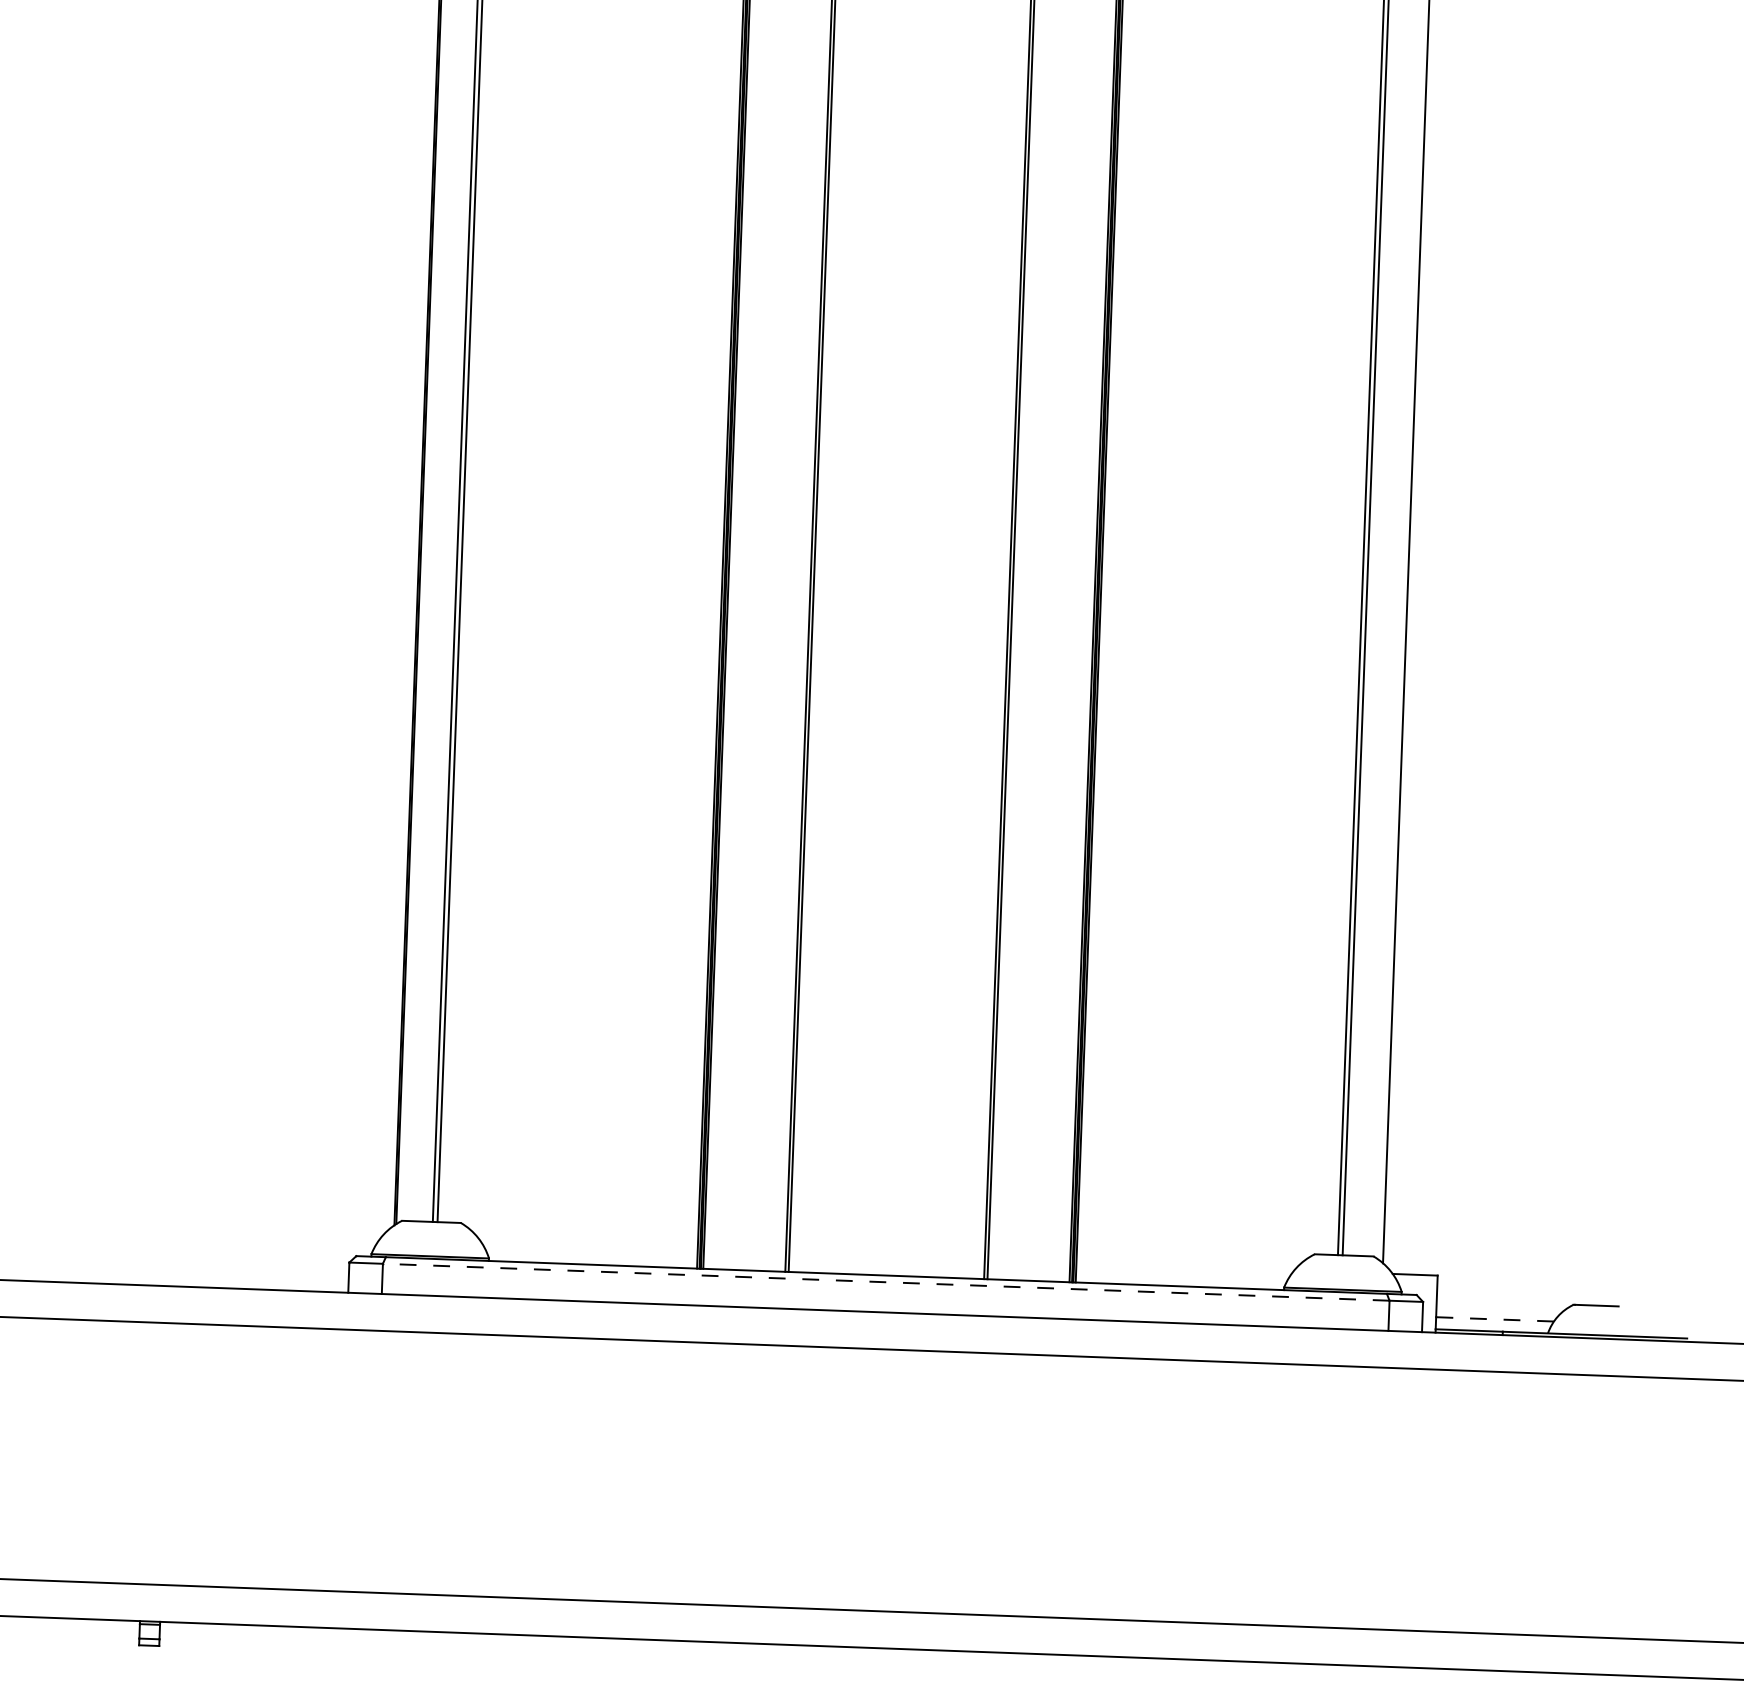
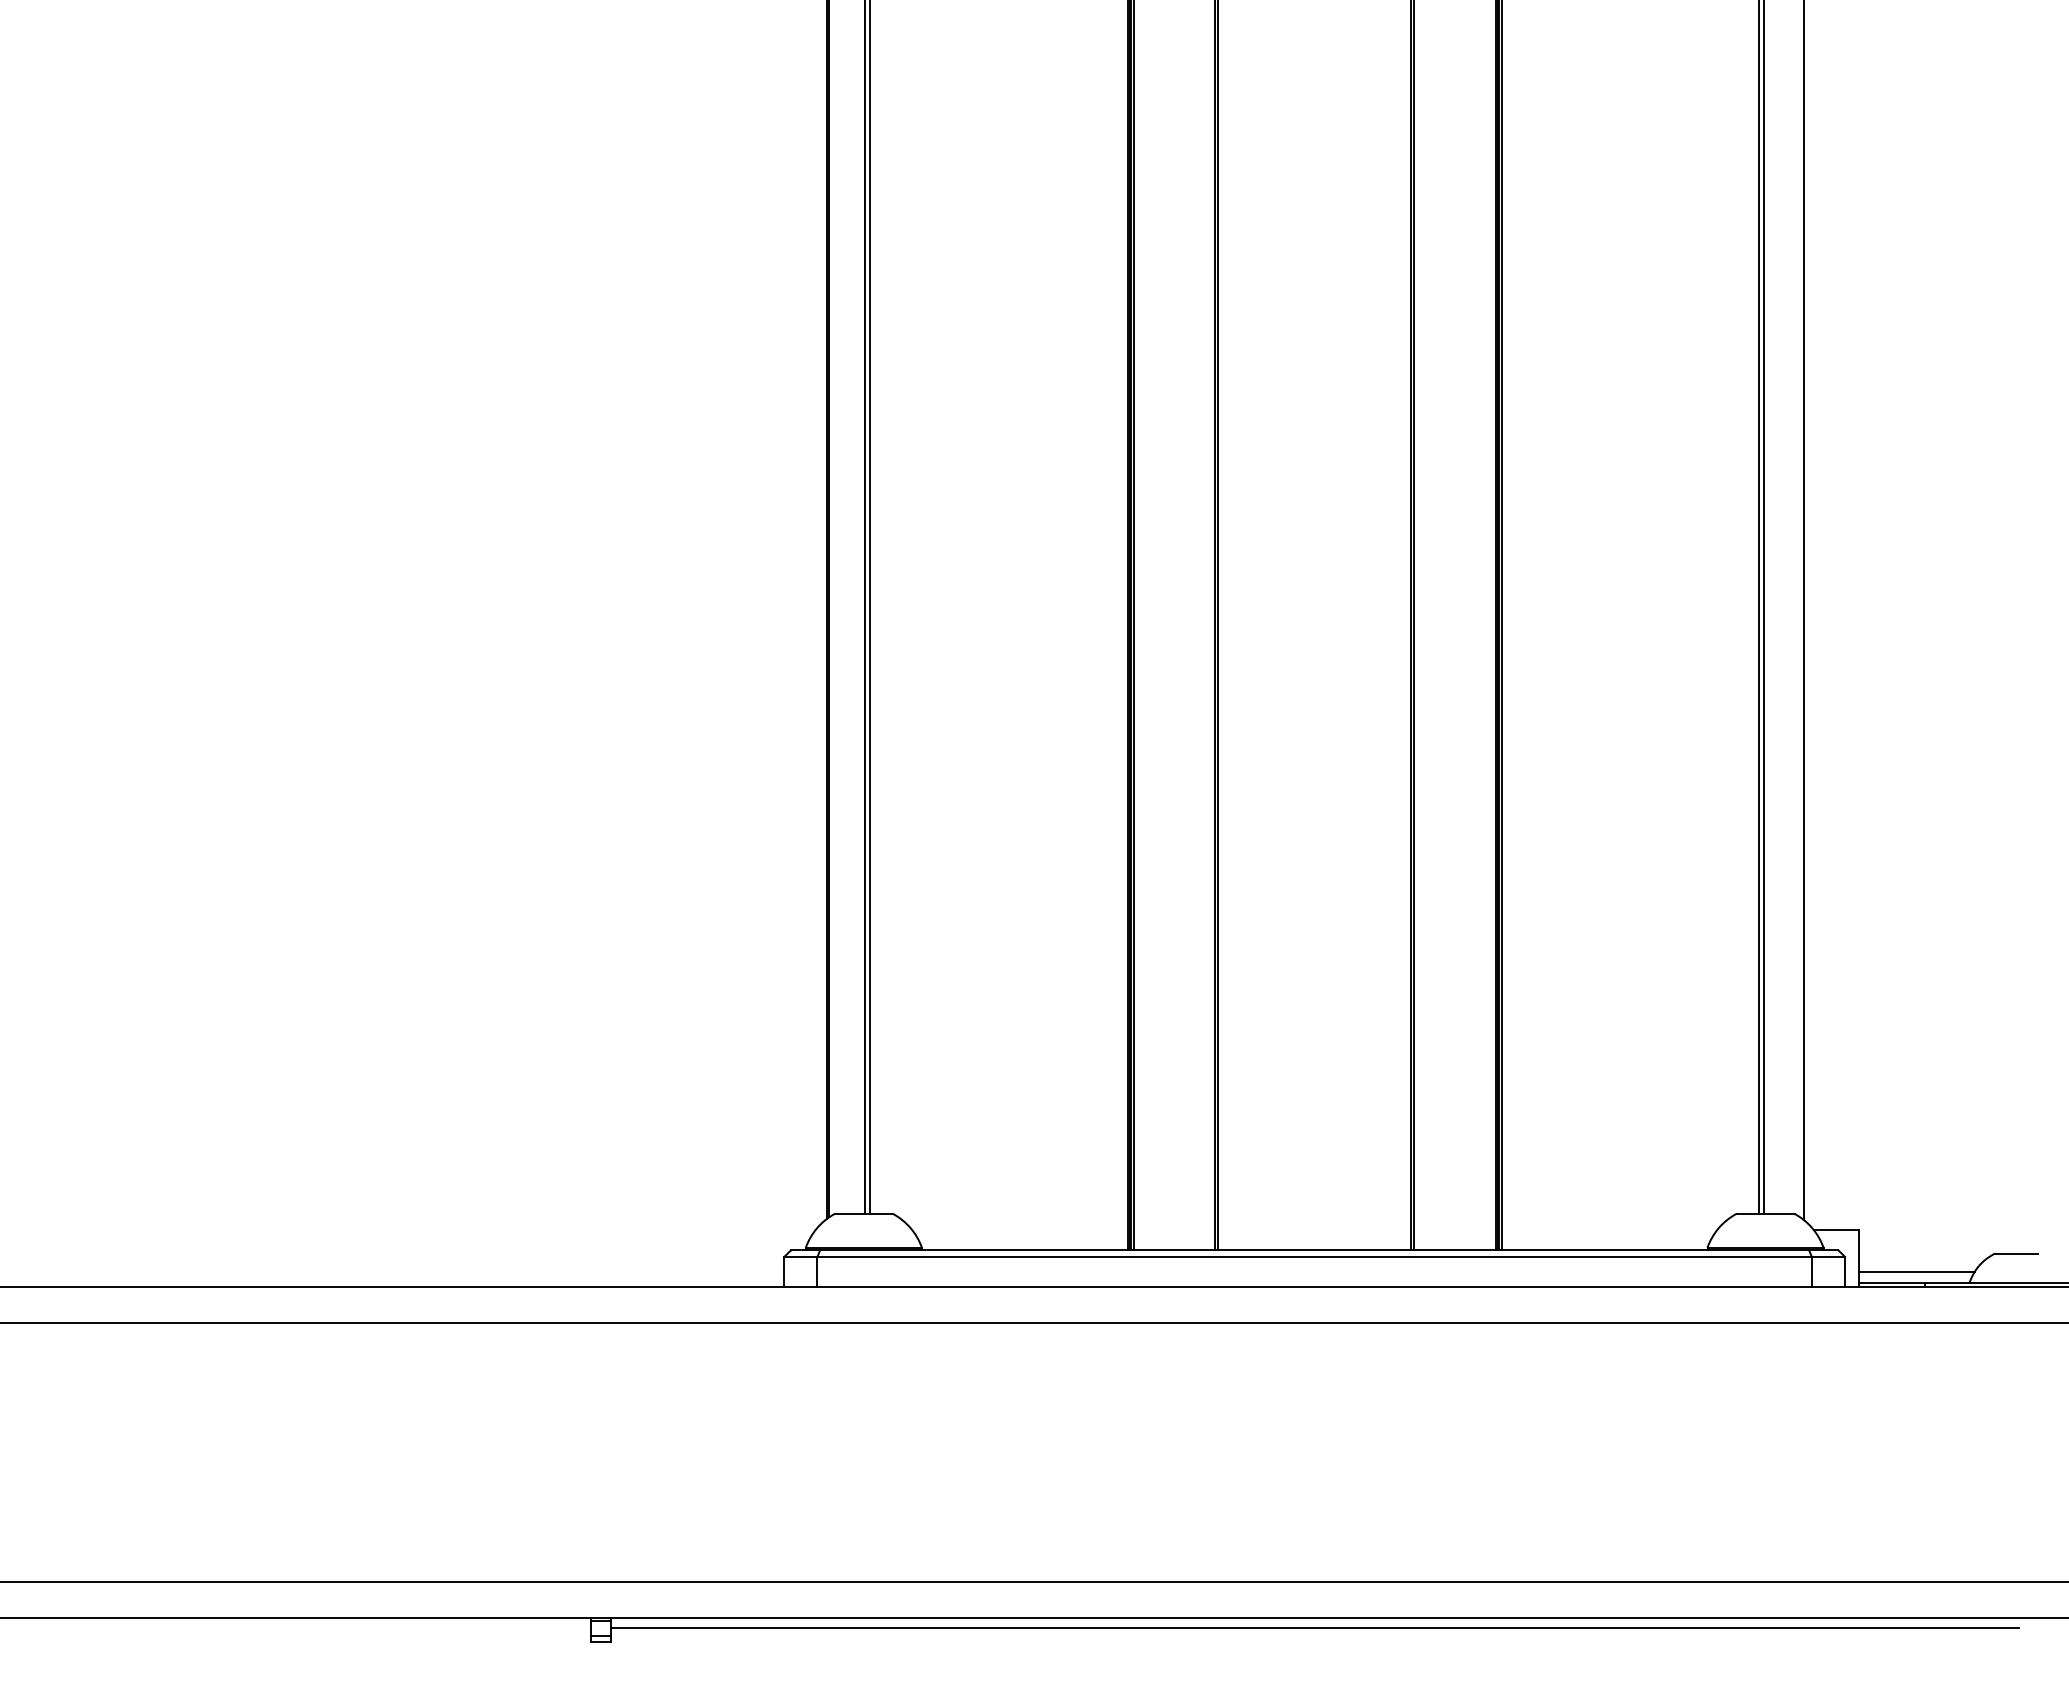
line: (886, 1281) -> (1314, 1256), dashed -> solid
line: (1494, 1319) -> (1916, 1271), dashed -> solid
line: (872, 1657) -> (1314, 1627), added

